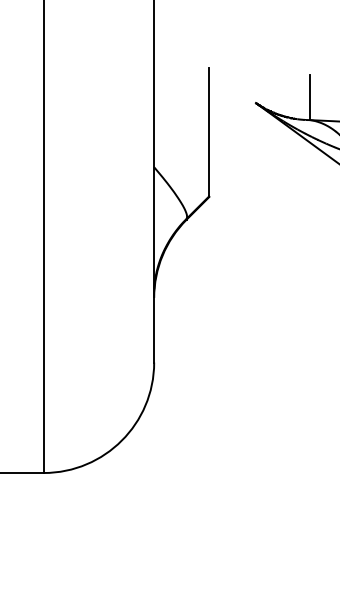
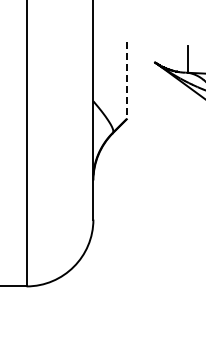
line: (208, 132) -> (126, 80), solid -> dashed

